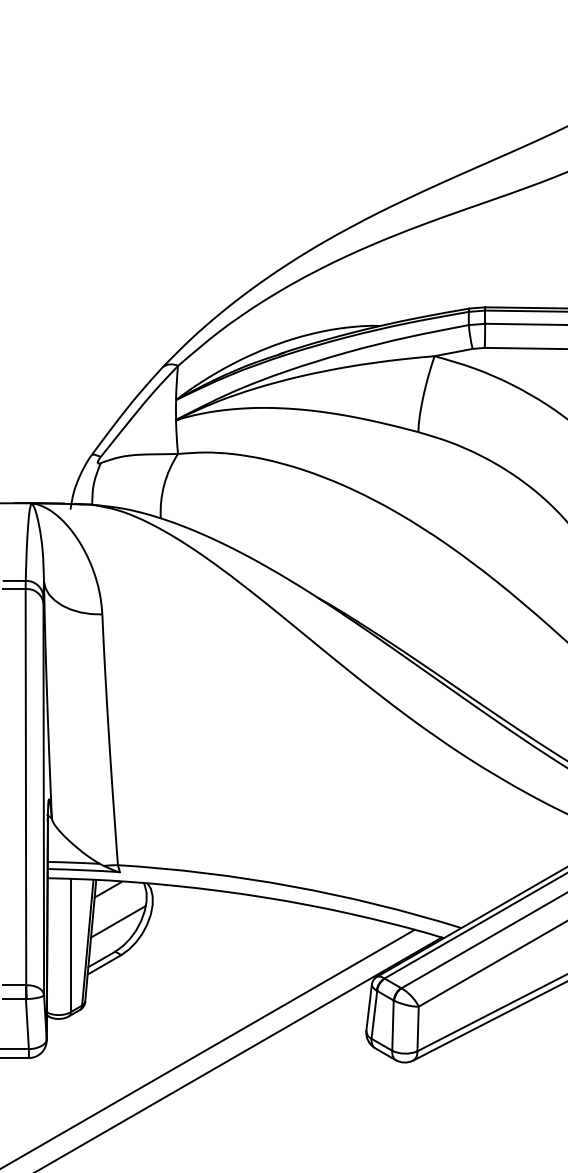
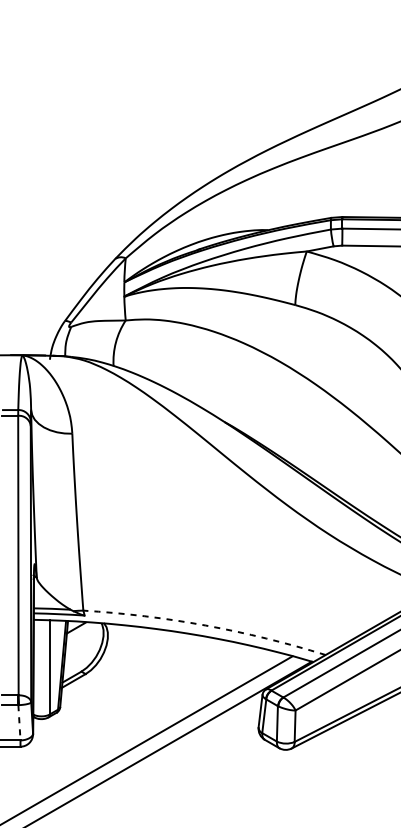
arc: (291, 886) -> (205, 625), solid -> dashed
line: (118, 921) -> (83, 650), removed
line: (27, 1024) -> (19, 723), solid -> dashed

